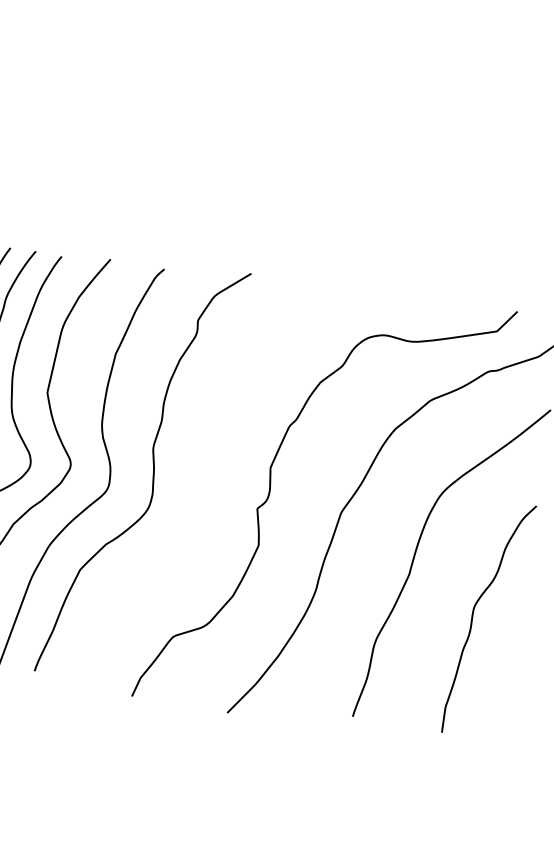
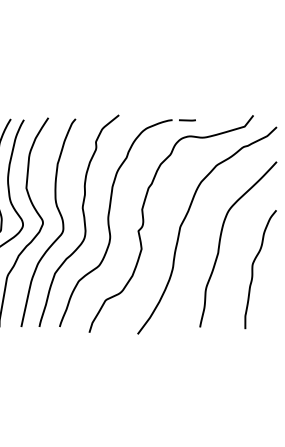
part: (202, 495) -> (110, 228), added

